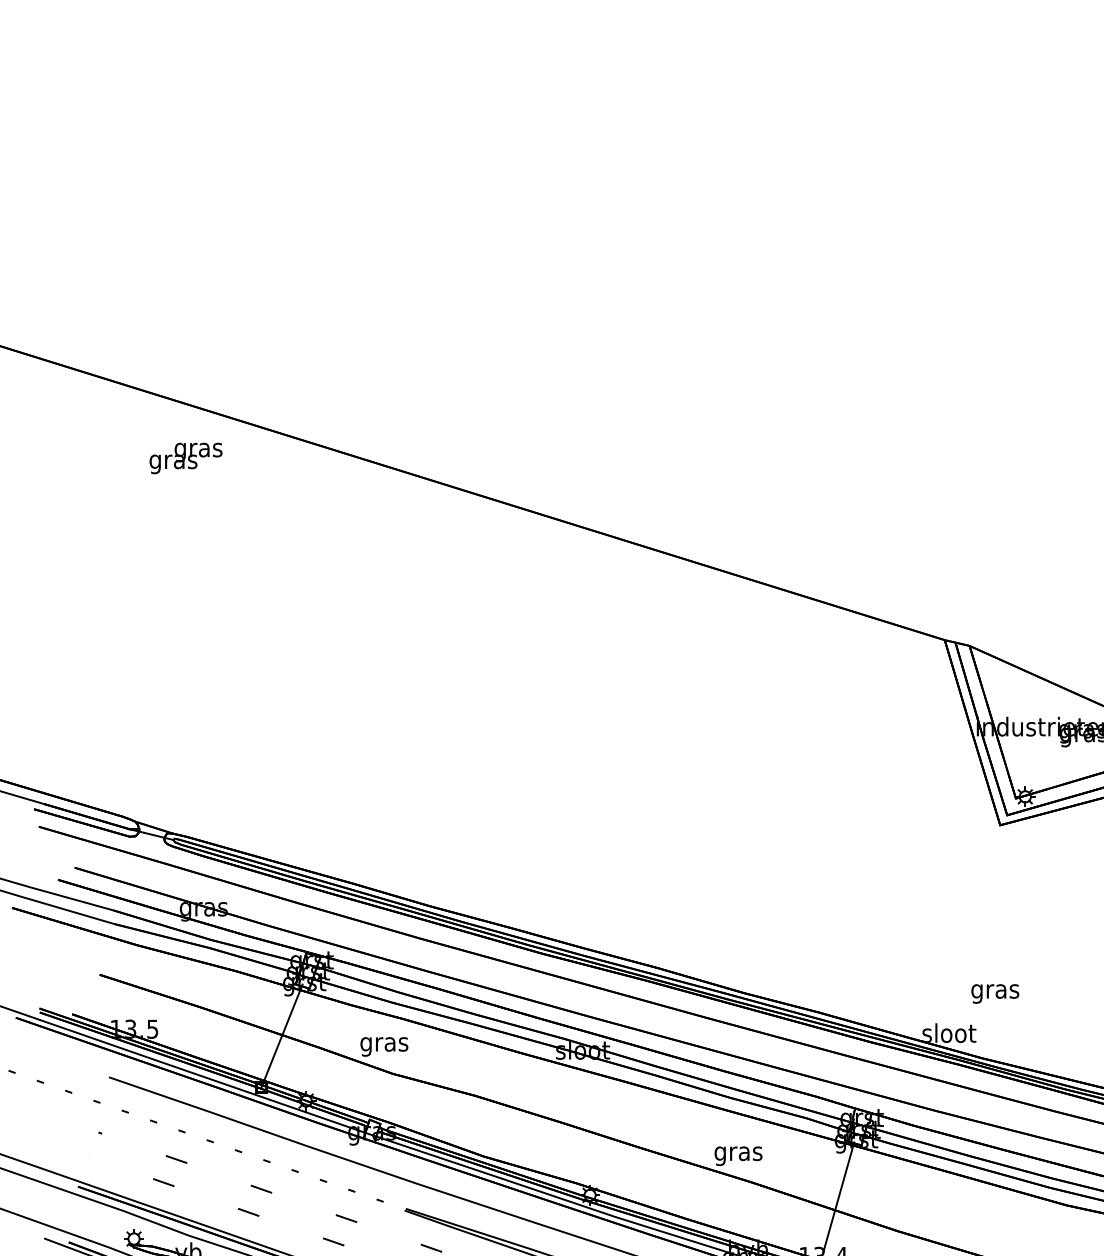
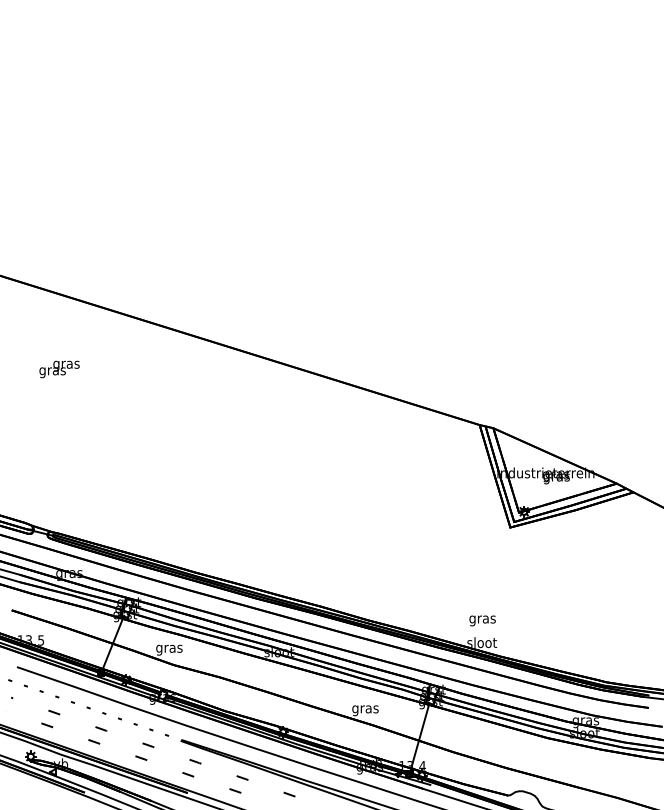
text: (185, 458) -> (59, 369), moved
text: (995, 993) -> (482, 620), moved

